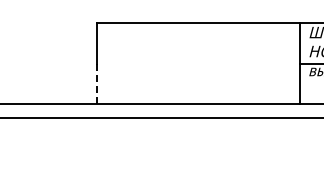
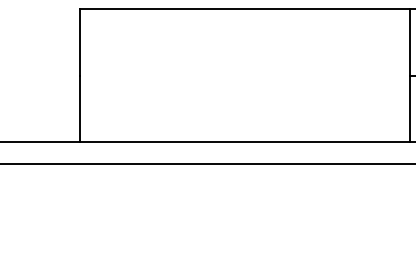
line: (97, 84) -> (80, 109), dashed -> solid

